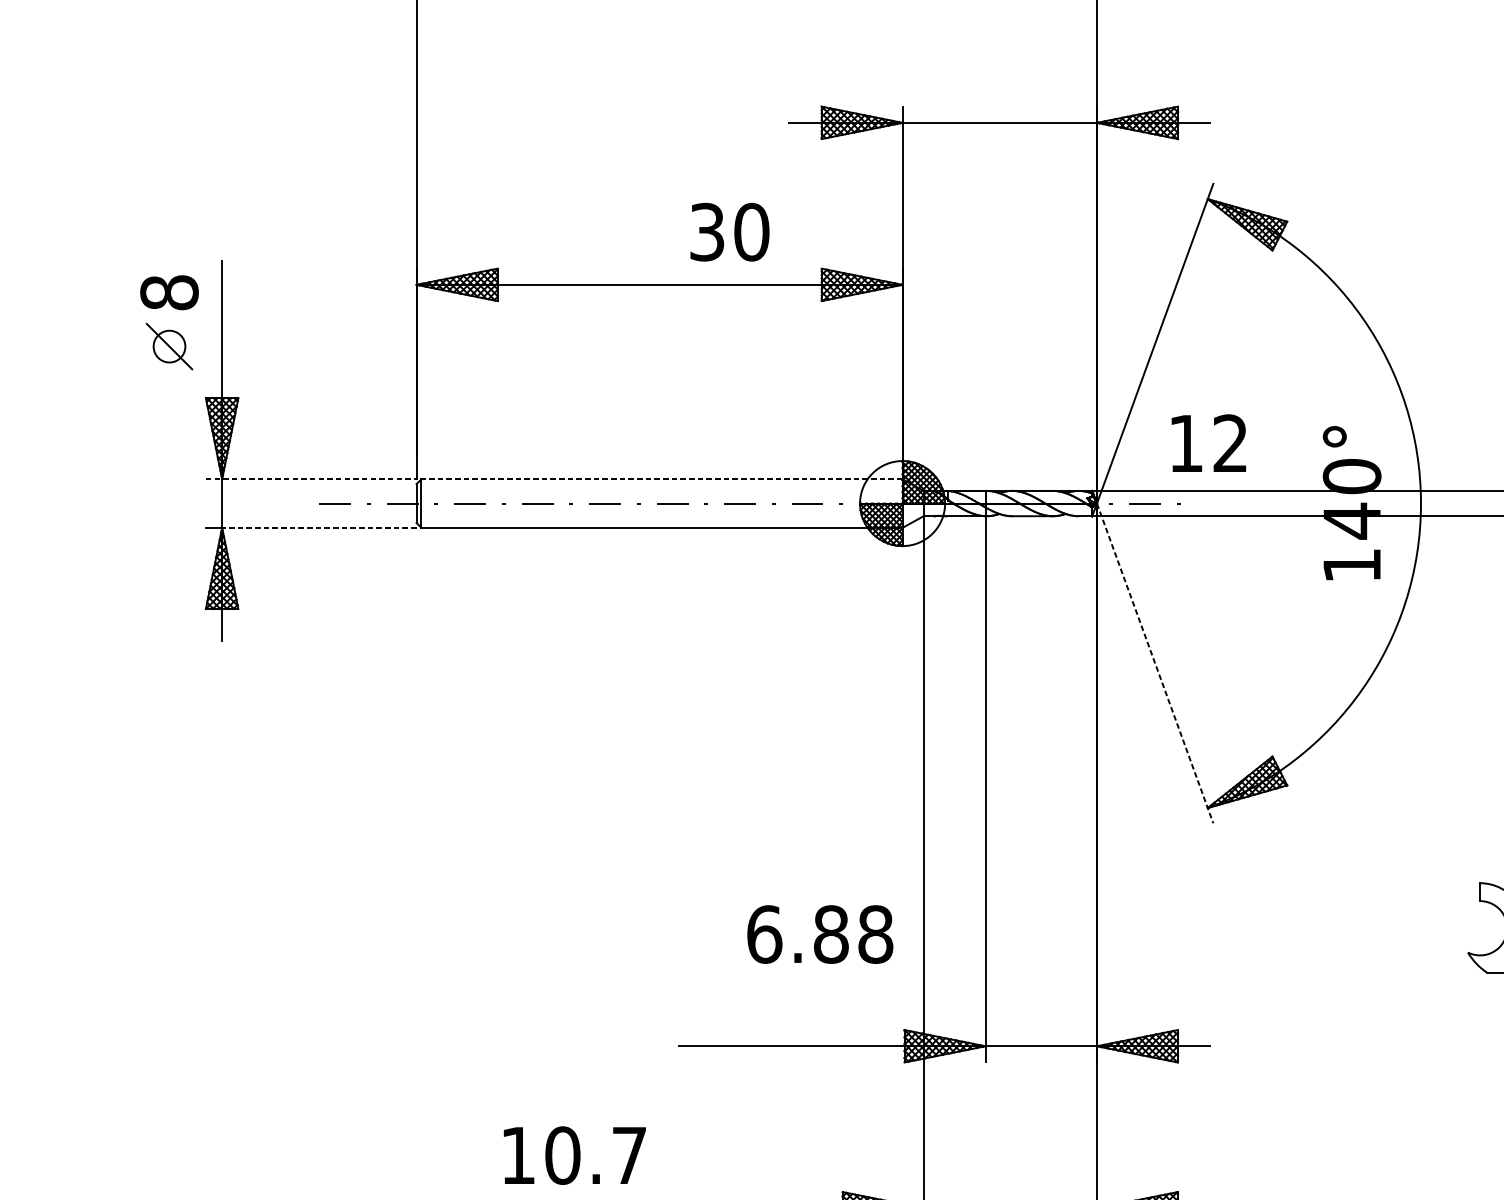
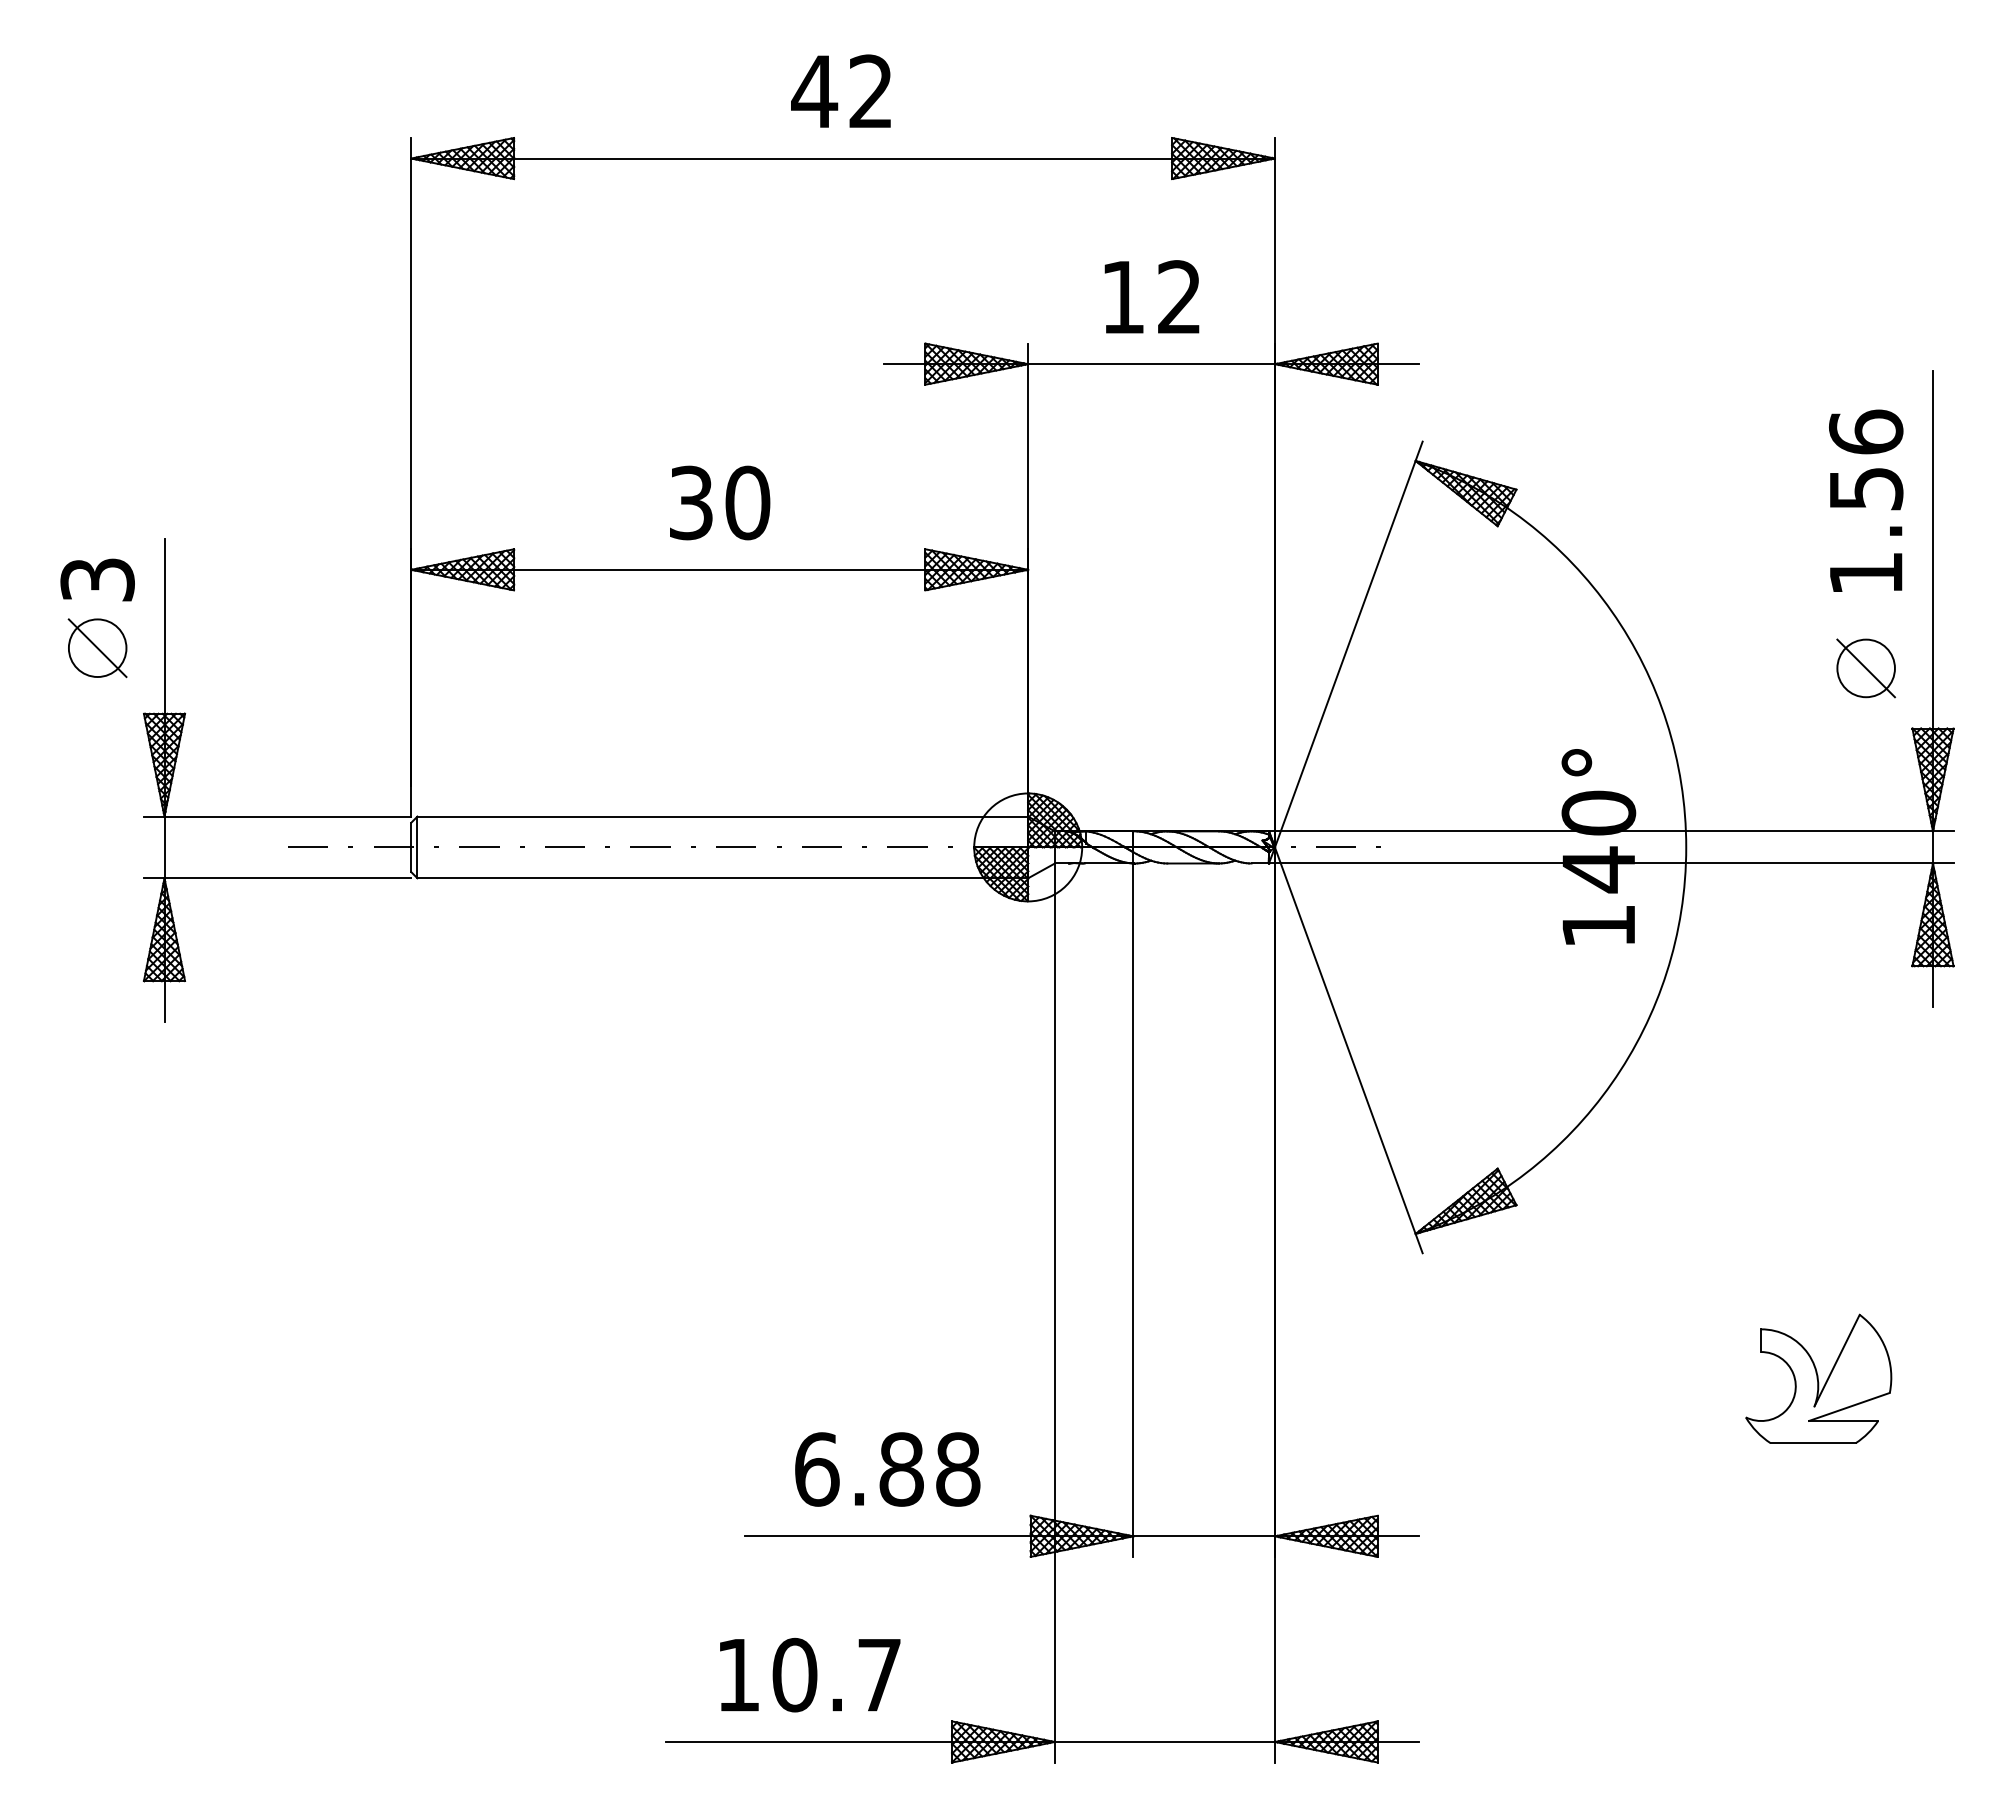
text: (730, 231) -> (720, 502), moved
text: (169, 292) -> (97, 579), 8 -> 3
circle: (169, 346) -> (97, 648), size x1.43
text: (1208, 442) -> (1151, 296), moved
line: (311, 479) -> (277, 816), dashed -> solid
line: (661, 479) -> (722, 816), dashed -> solid
line: (319, 528) -> (287, 878), dashed -> solid
line: (1154, 663) -> (1348, 1050), dashed -> solid
text: (820, 934) -> (887, 1469), moved
text: (575, 1155) -> (810, 1674), moved

